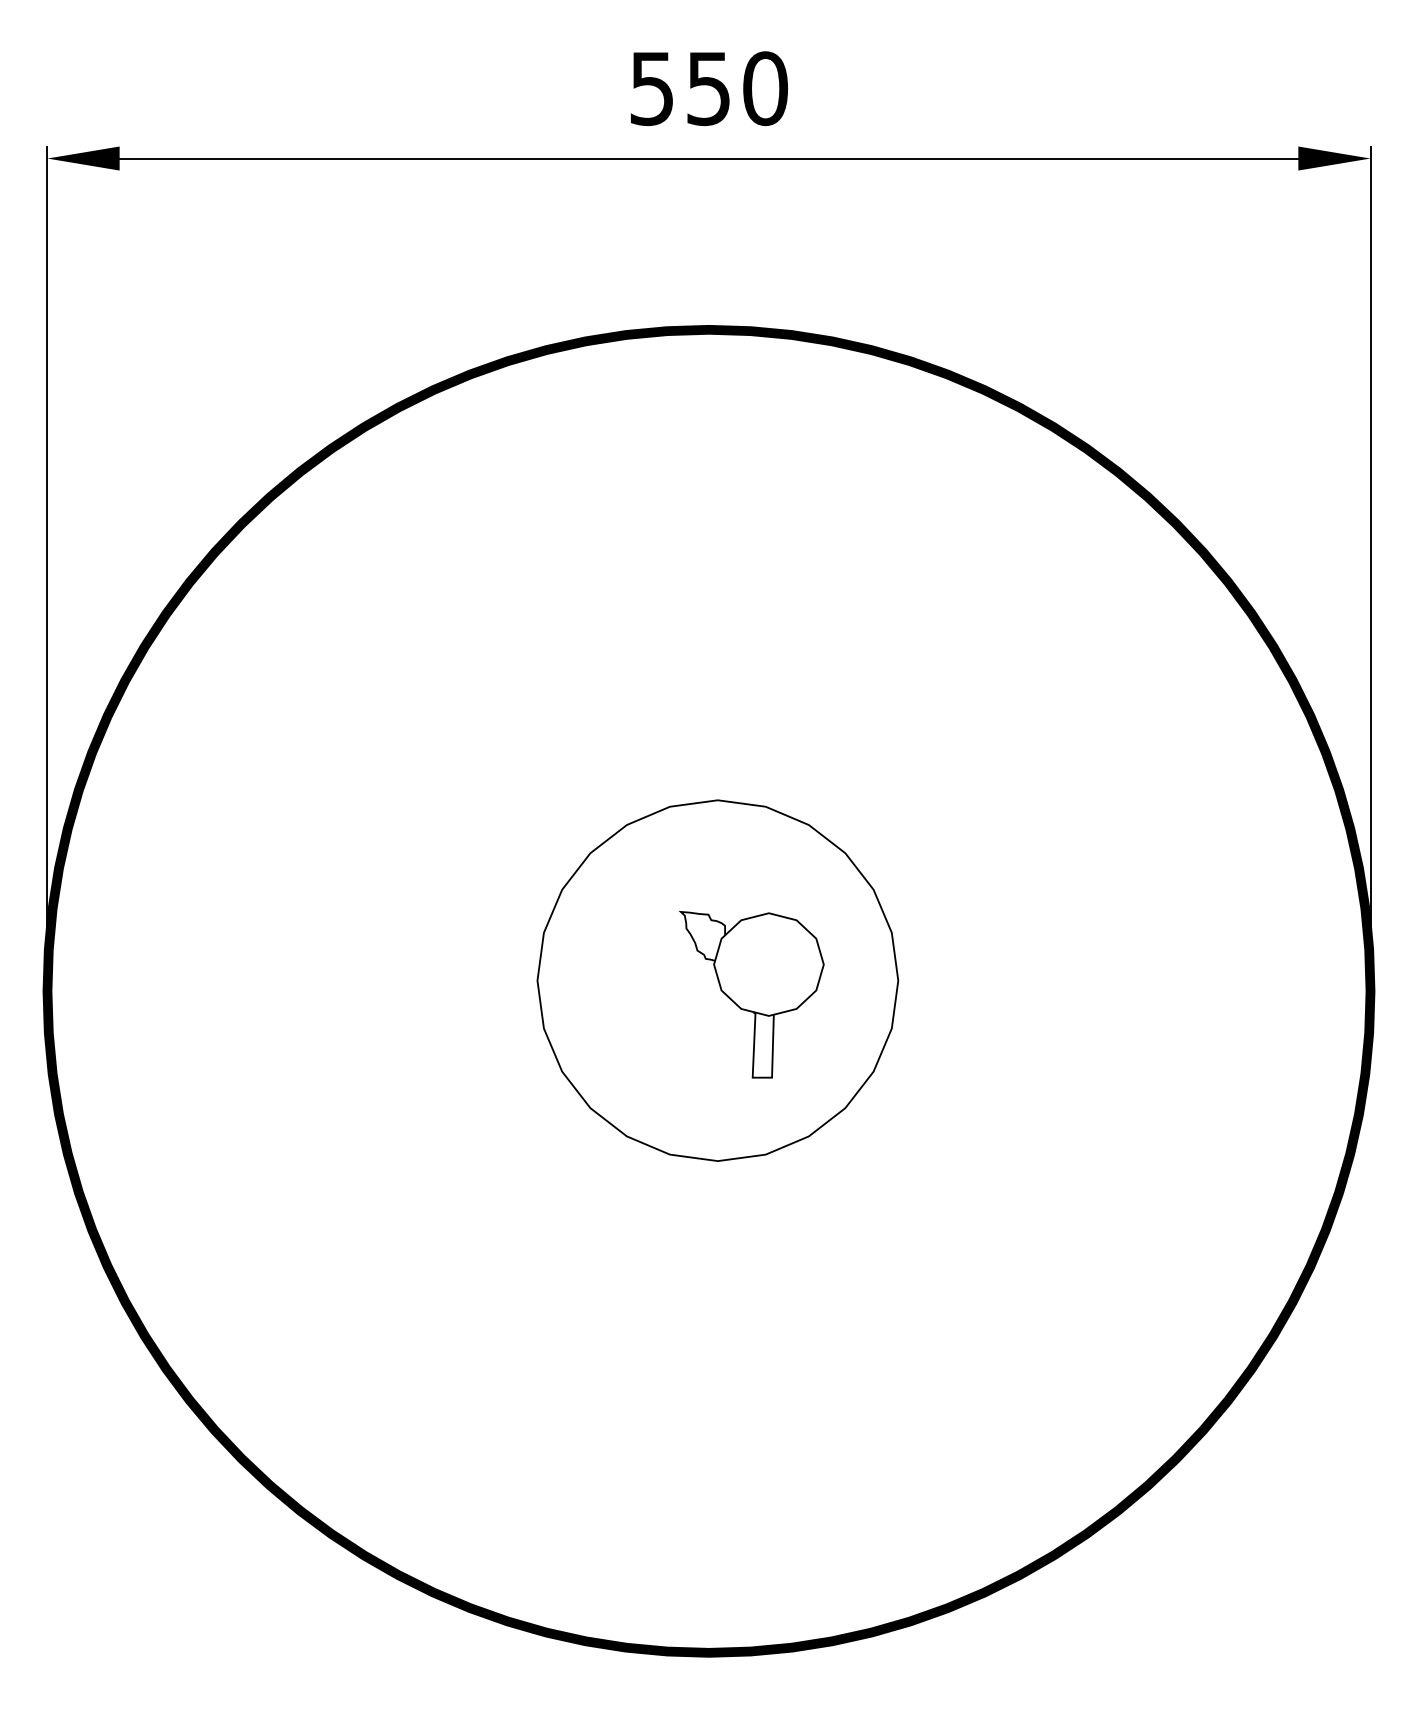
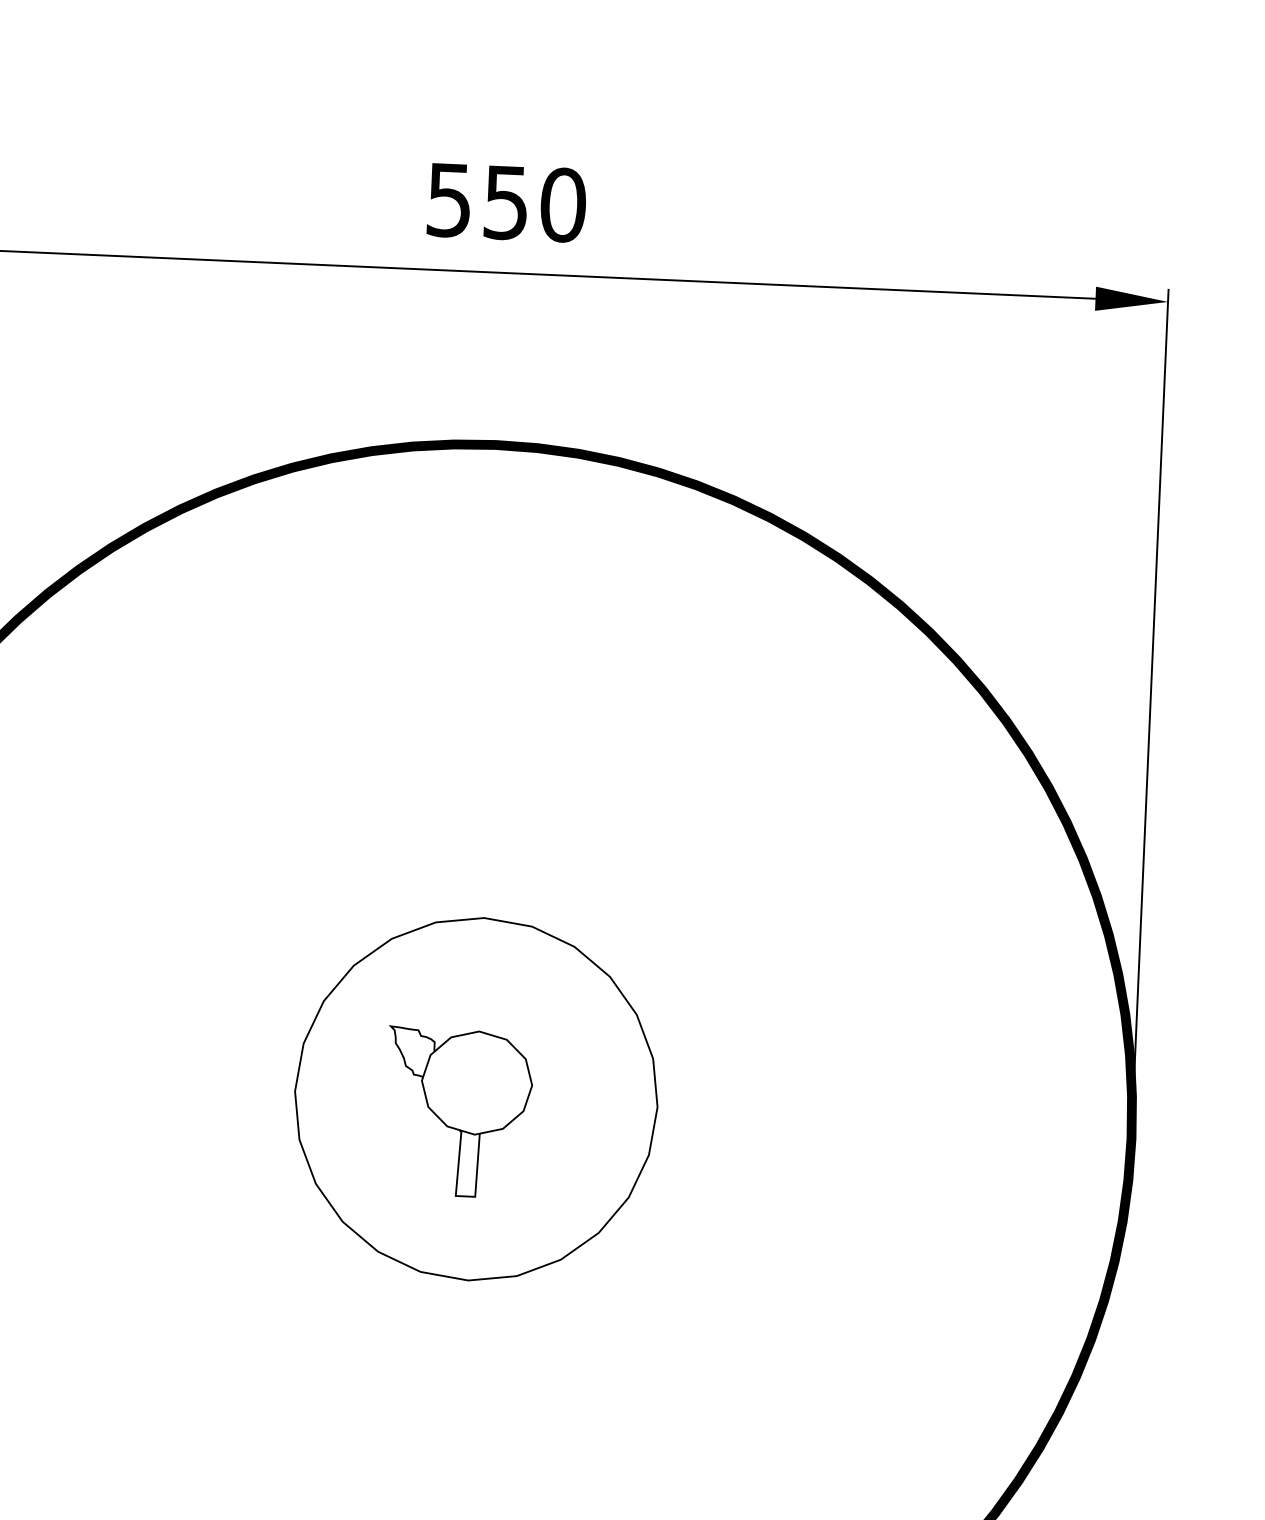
part: (751, 994) -> (458, 1112), moved

